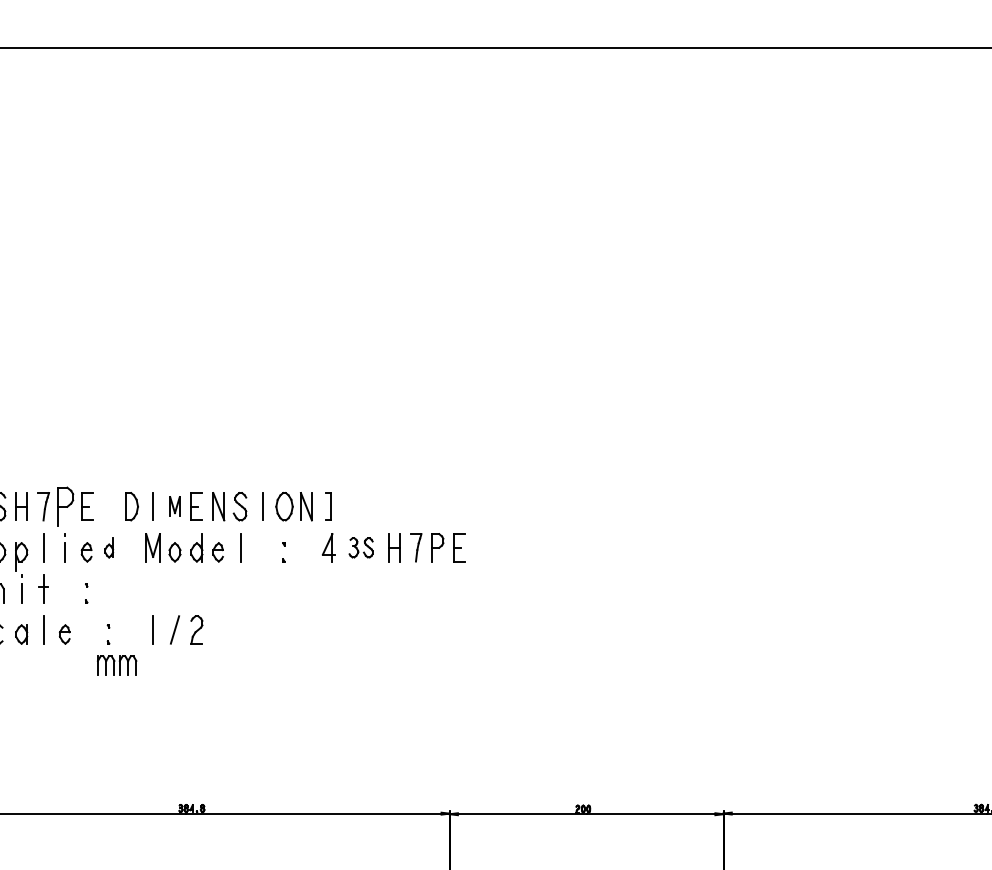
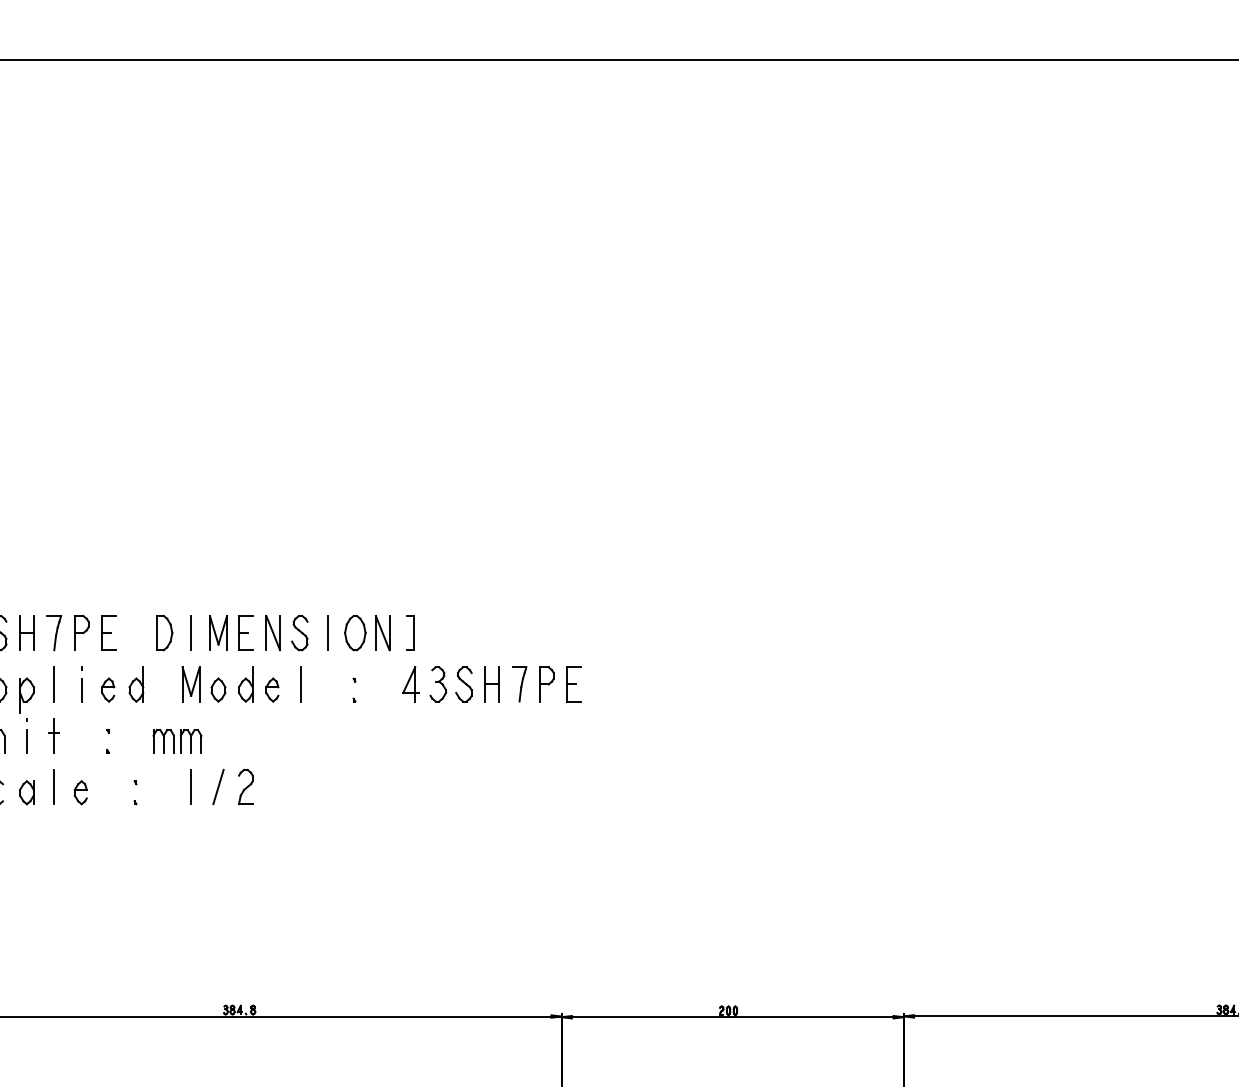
part: (65, 506) -> (81, 632), size x0.71
part: (174, 506) -> (217, 632), size x1.43
part: (108, 547) -> (135, 684), size x1.43
part: (360, 547) -> (450, 684), size x1.43
part: (117, 665) -> (177, 741), moved

